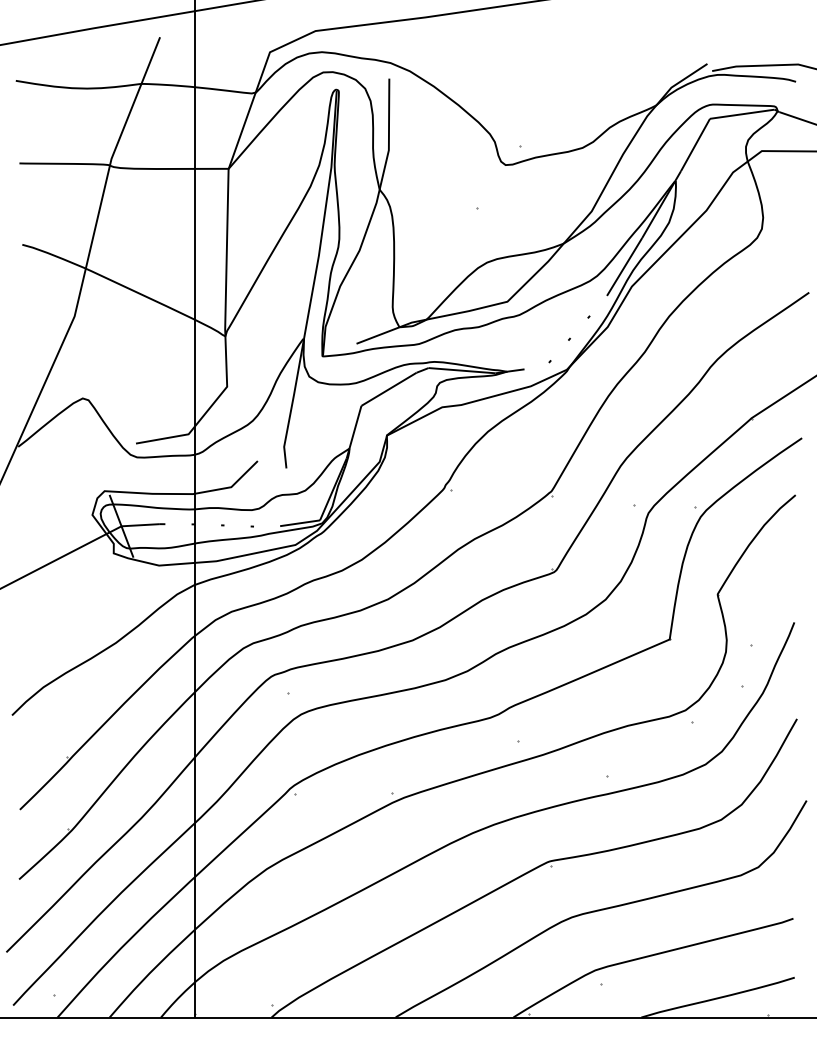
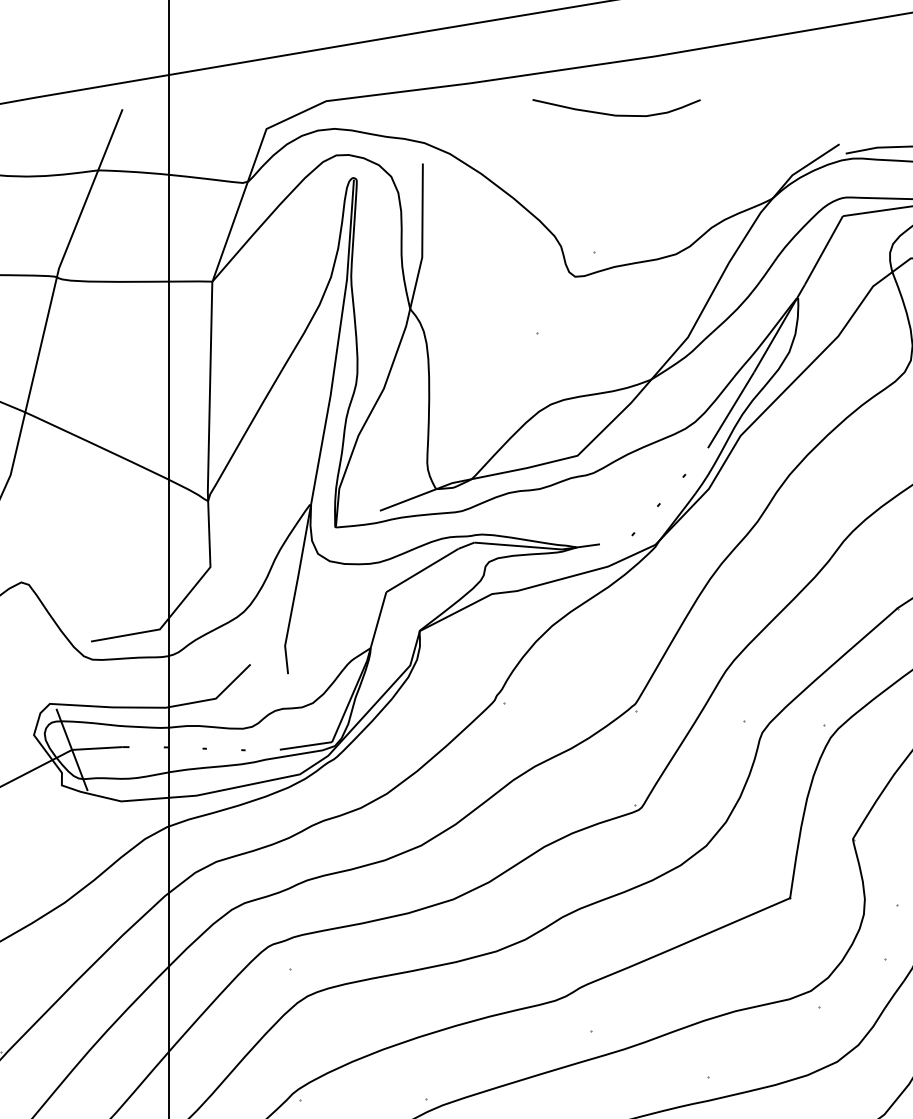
curve: (534, 40) -> (613, 113), added

